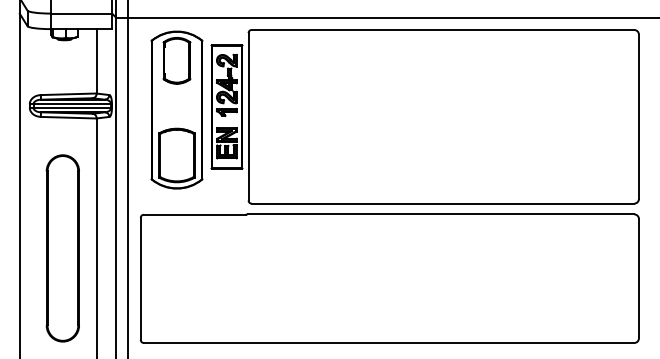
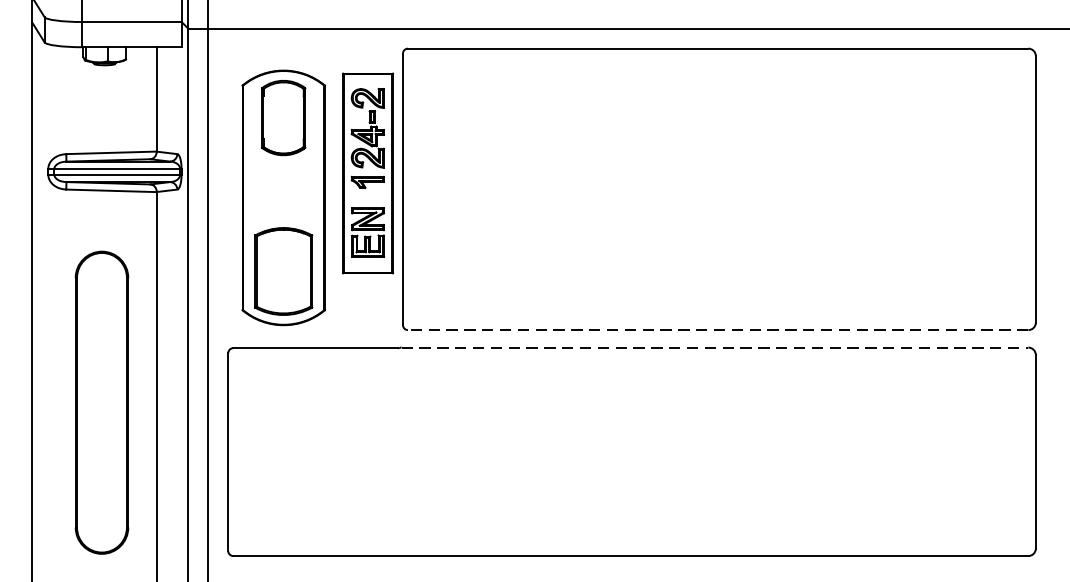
part: (176, 109) -> (282, 196), moved
line: (442, 203) -> (717, 329), solid -> dashed
line: (441, 214) -> (715, 347), solid -> dashed

